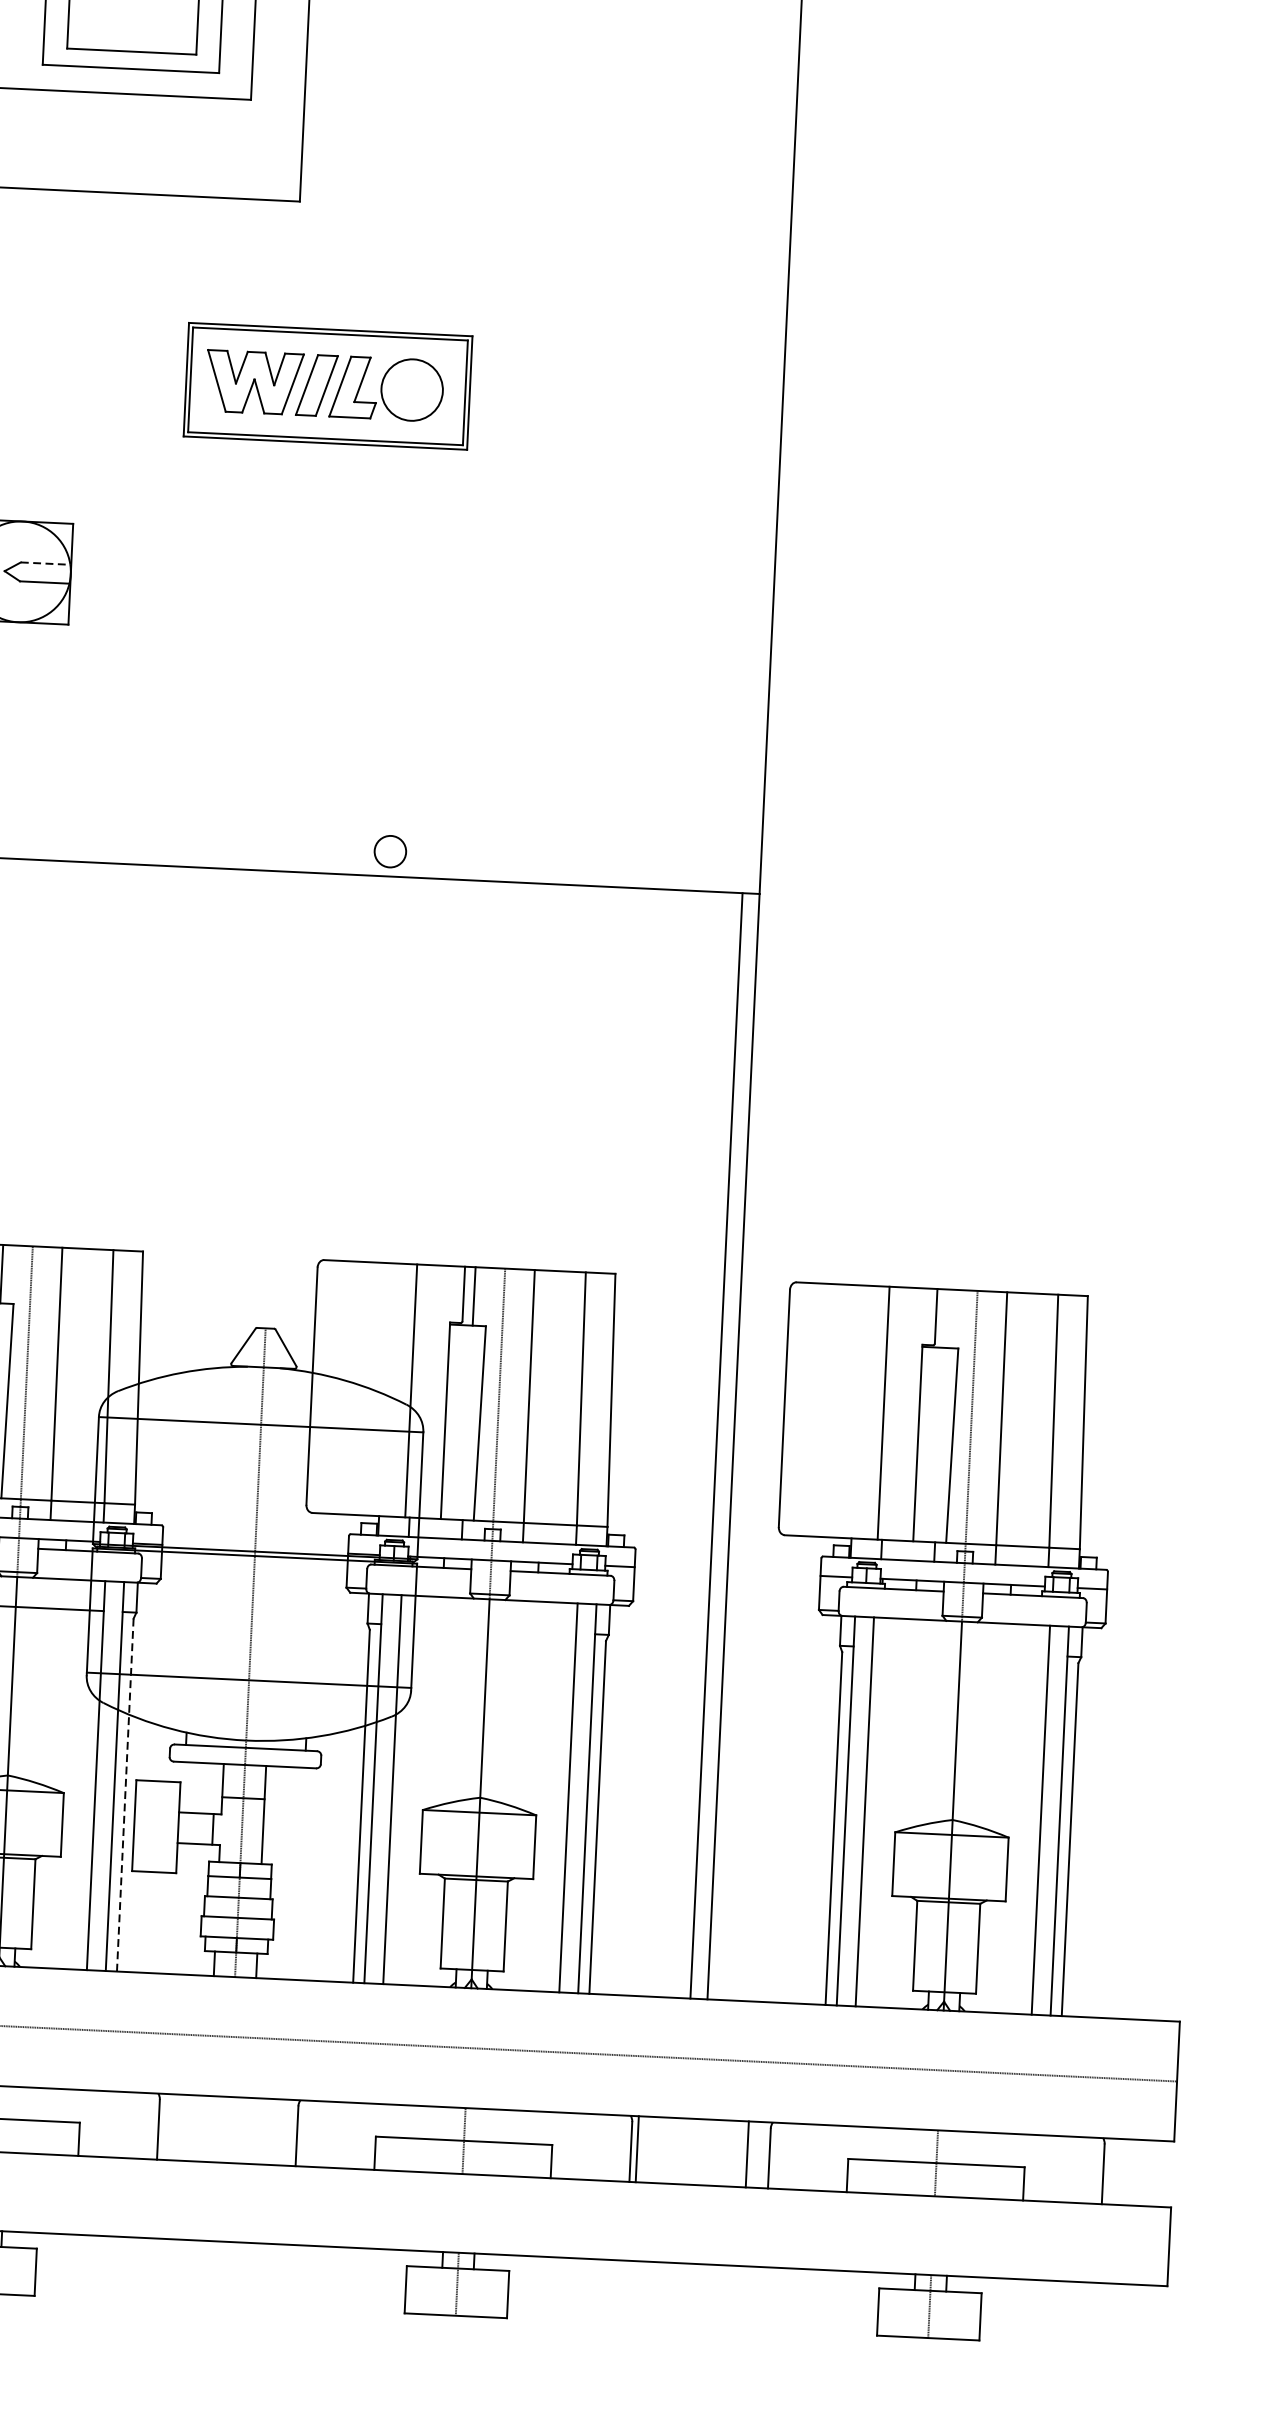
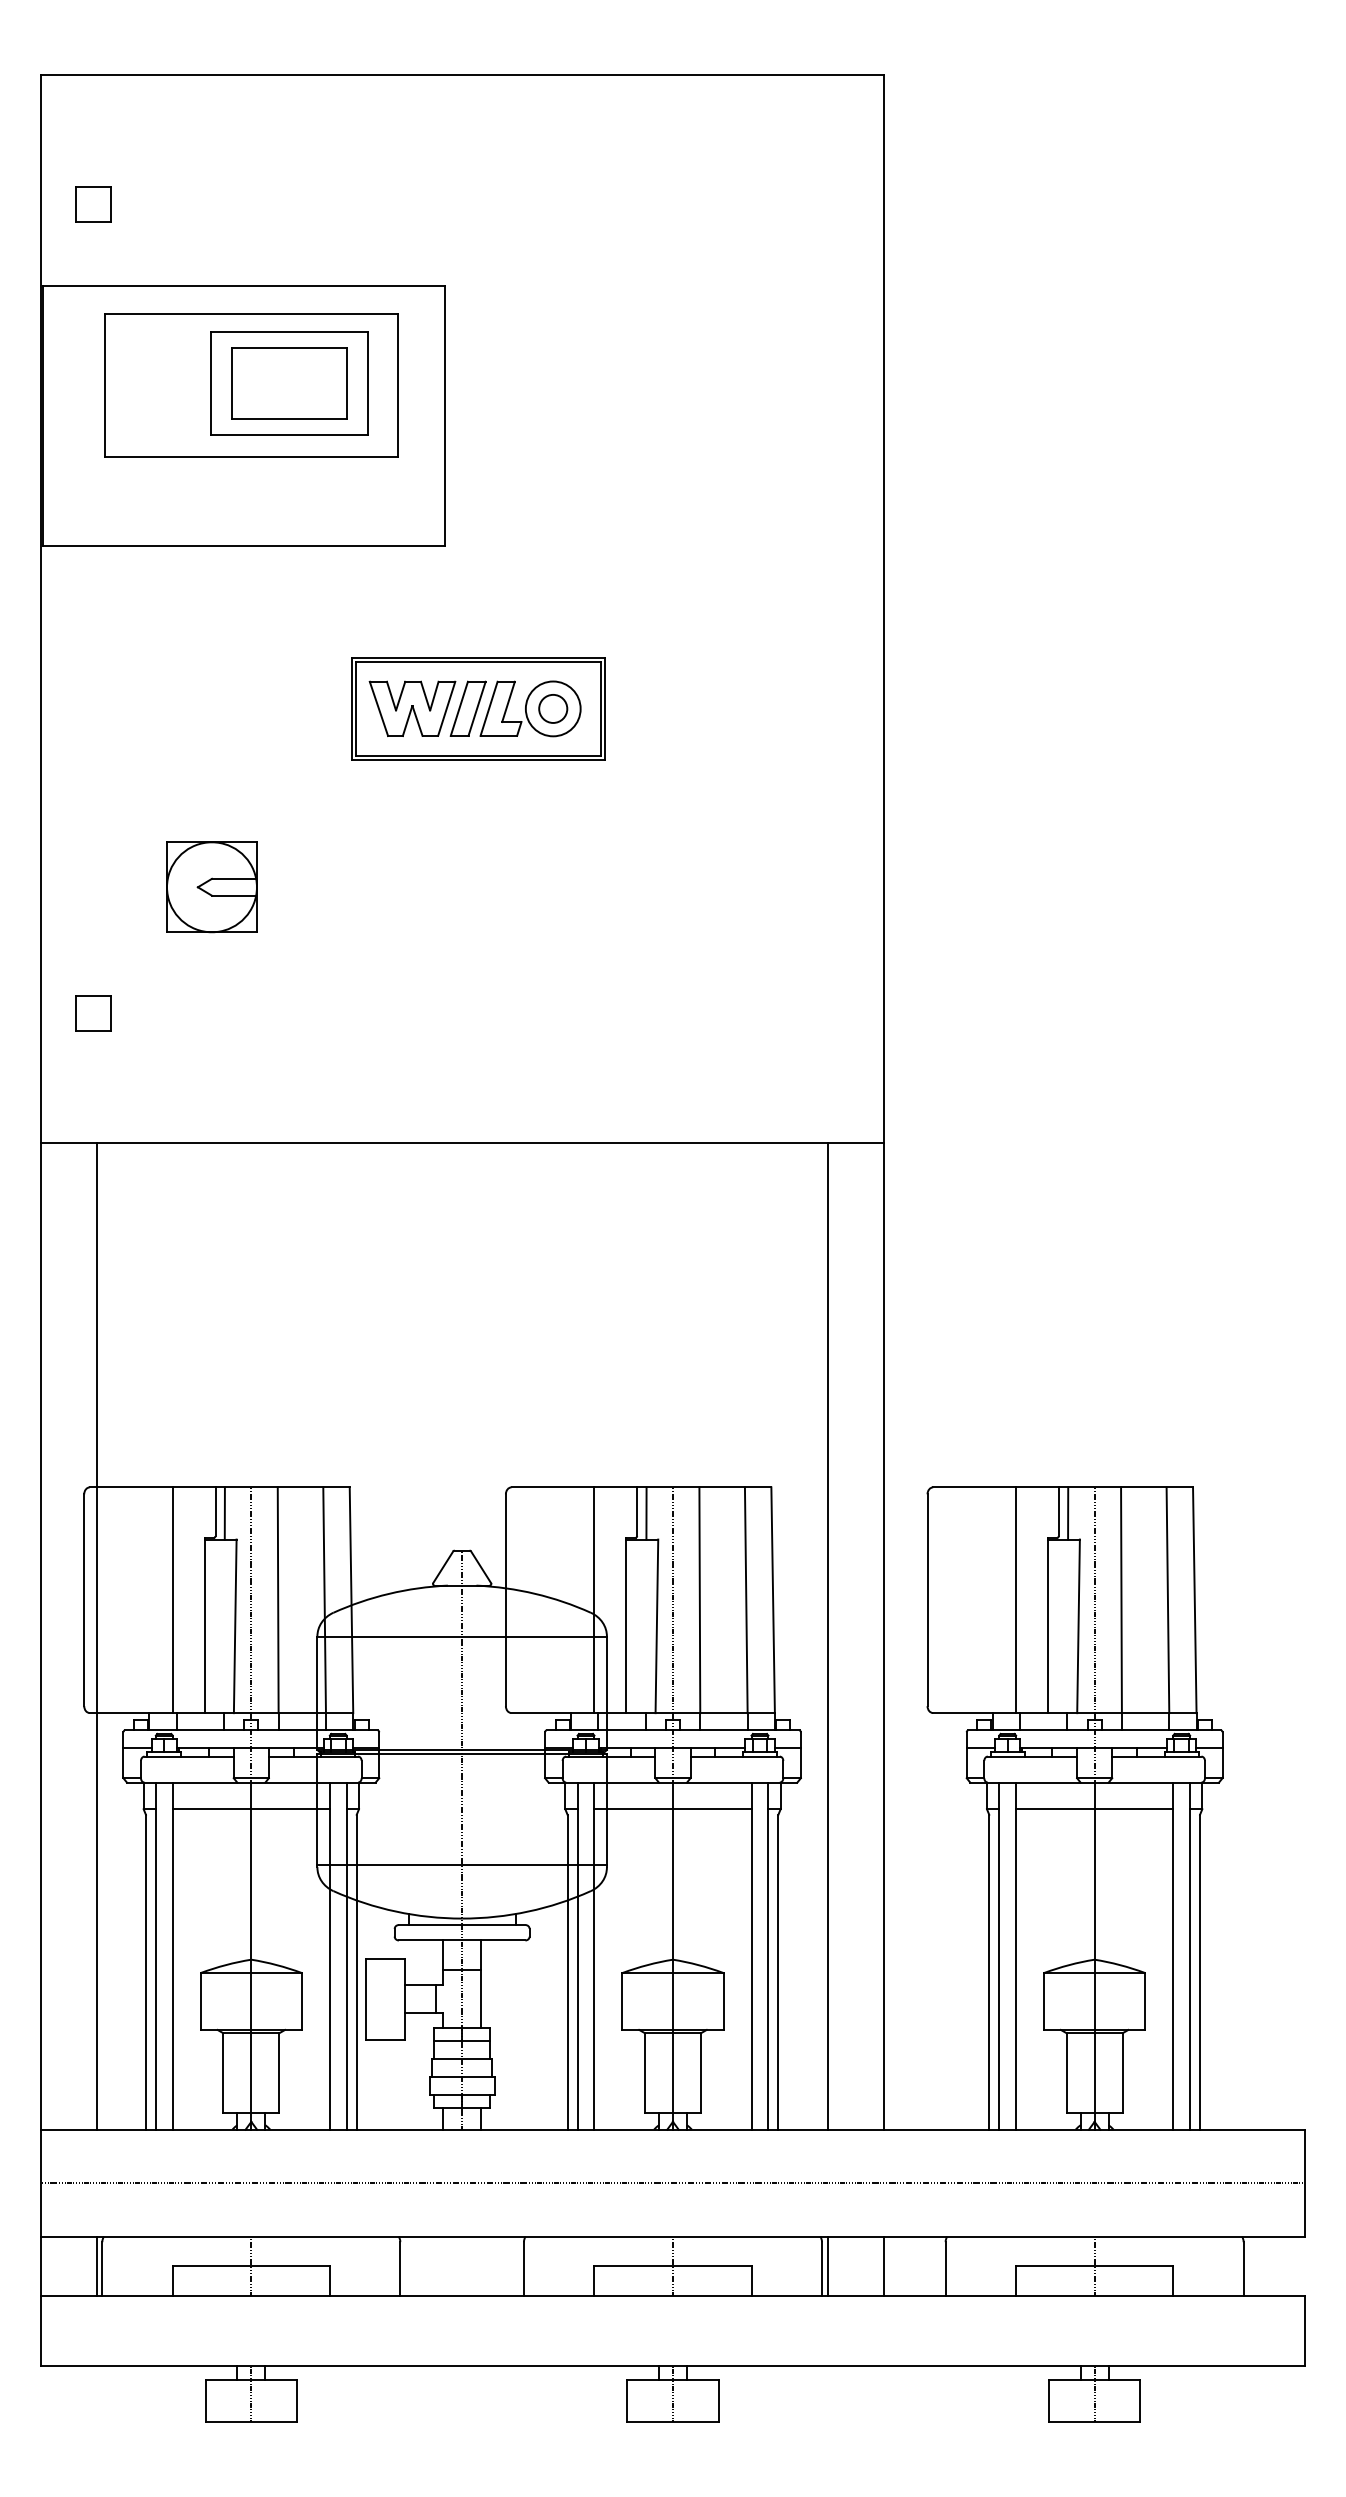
line: (46, 563) -> (234, 878), dashed -> solid
circle: (390, 851) -> (553, 708), moved
line: (946, 1318) -> (1068, 1513), added
line: (716, 1445) -> (827, 1636), moved
line: (487, 1629) -> (672, 1809), added
line: (960, 1651) -> (1094, 1809), added
line: (124, 1795) -> (356, 1972), dashed -> solid
line: (746, 2153) -> (883, 2265), moved

